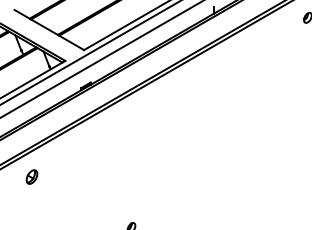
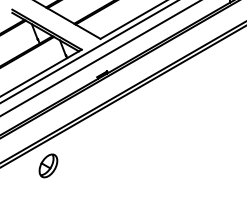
part: (31, 176) -> (47, 165), size x1.67

